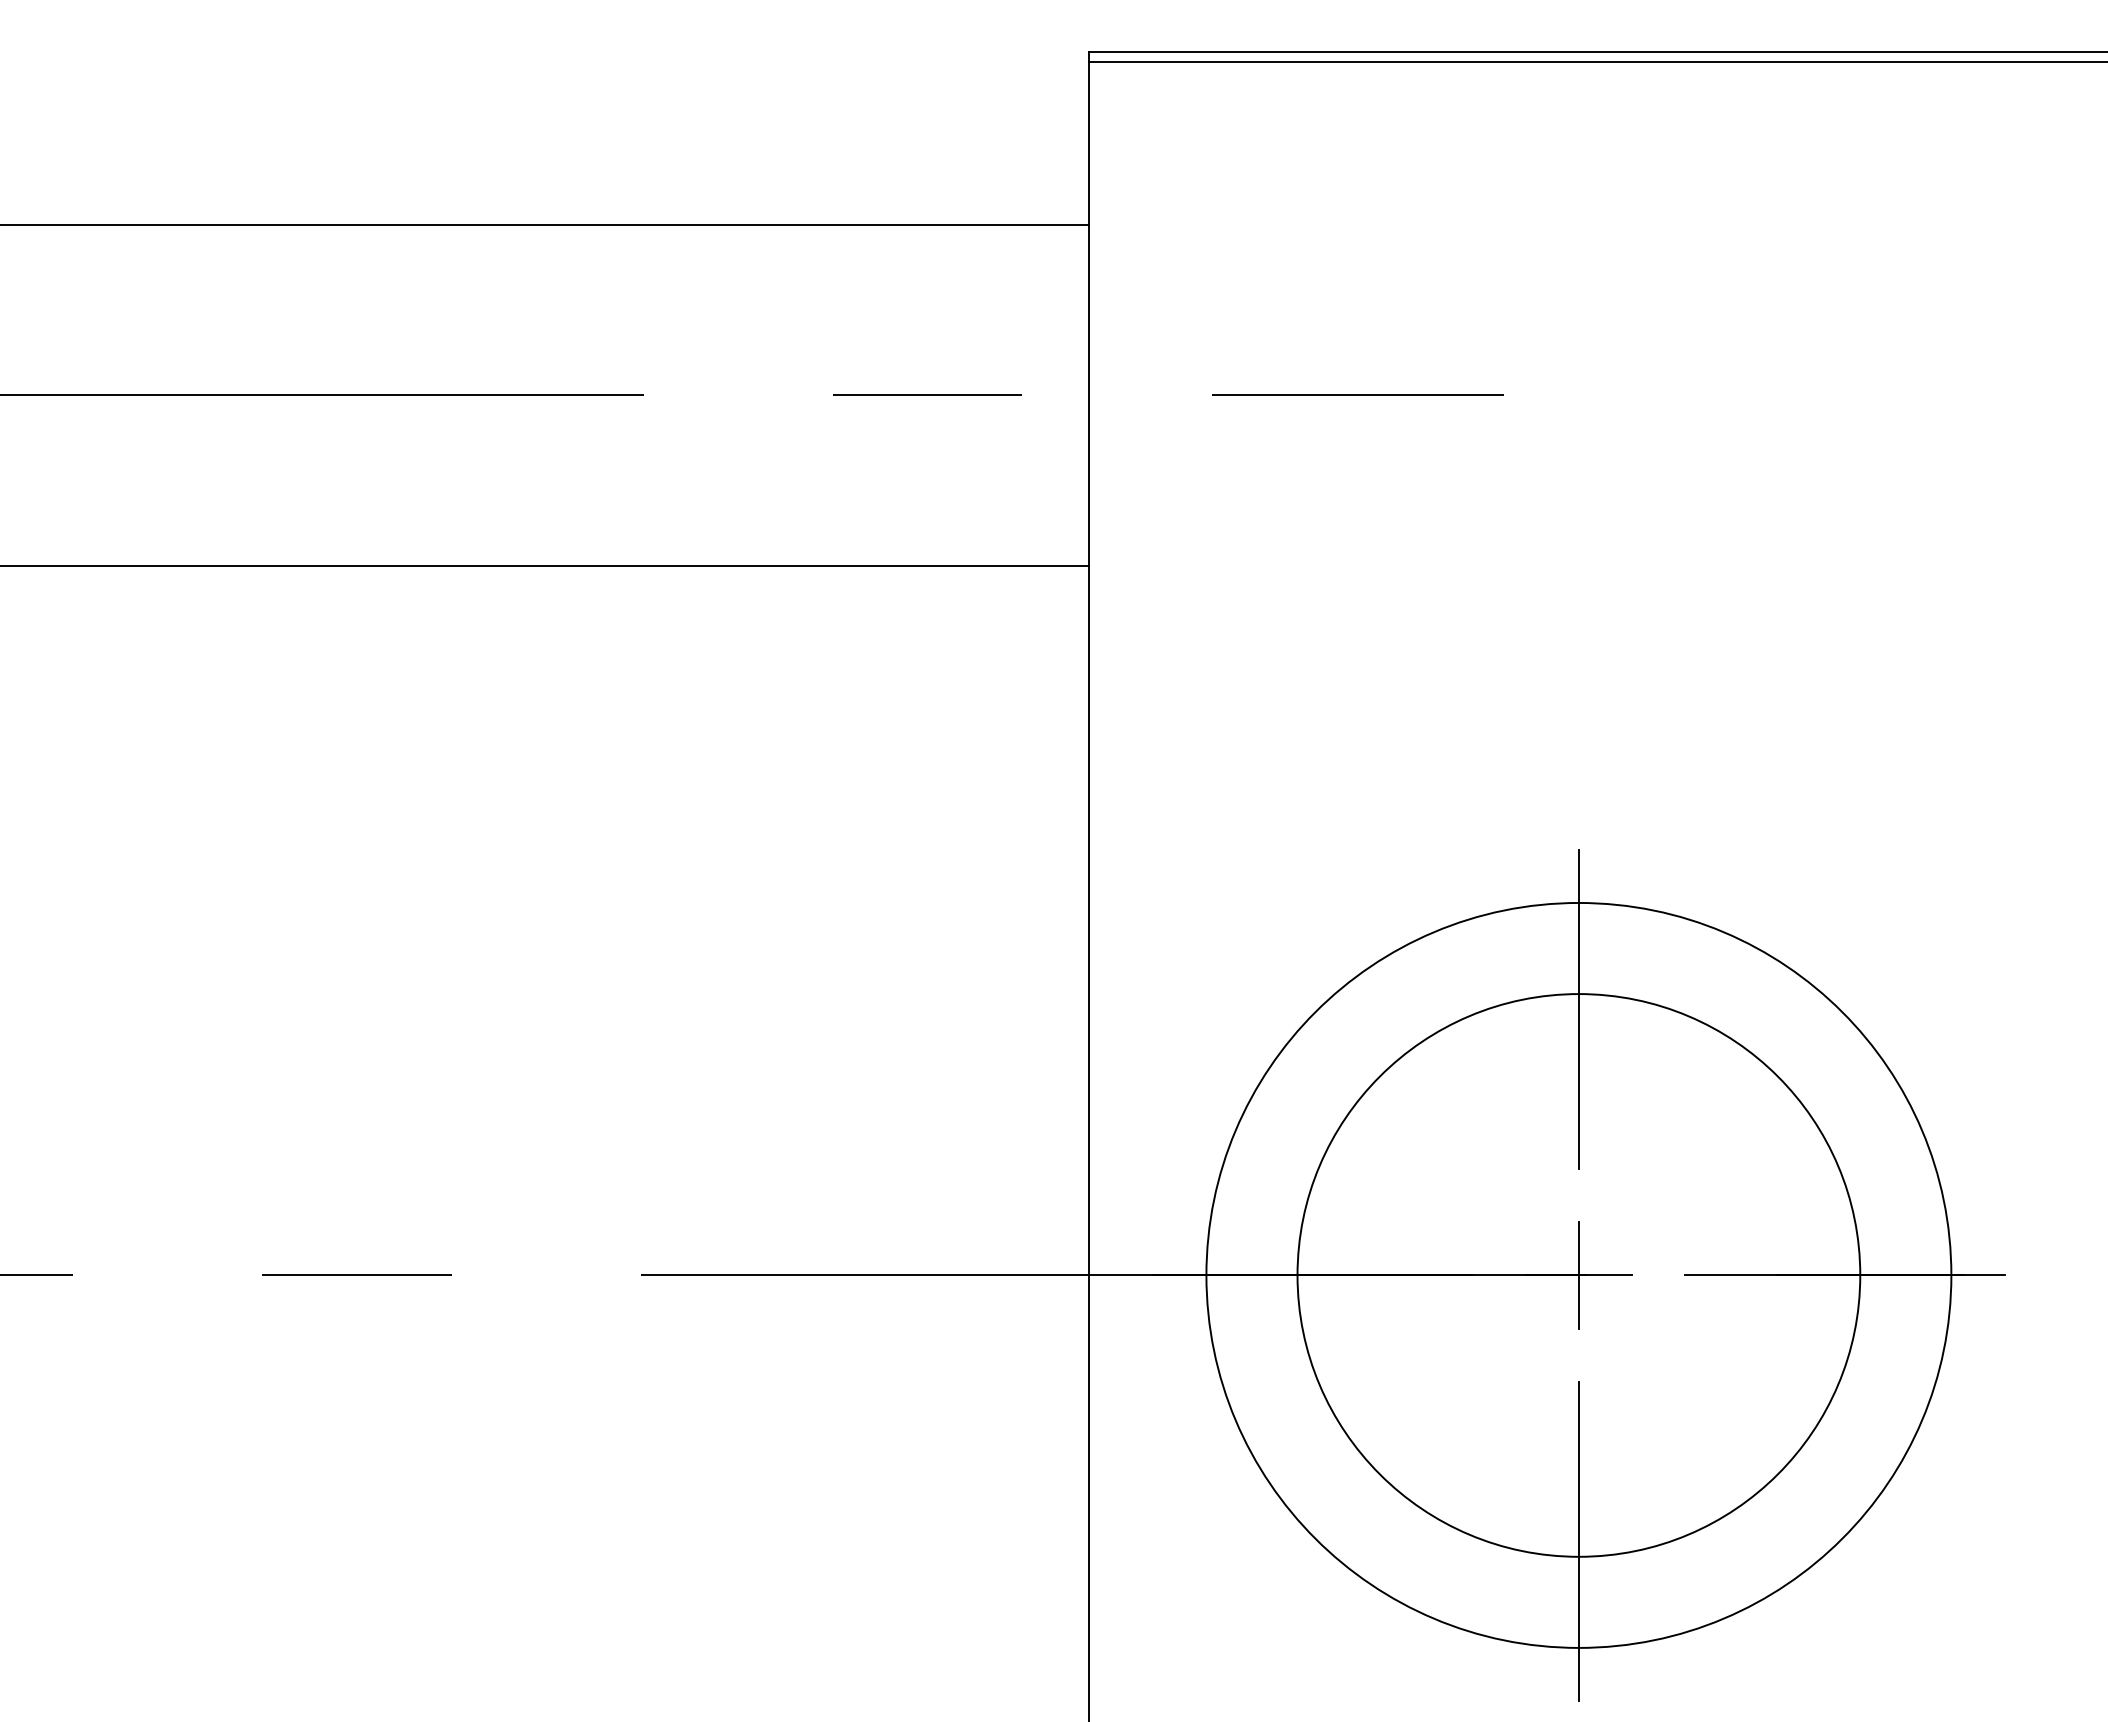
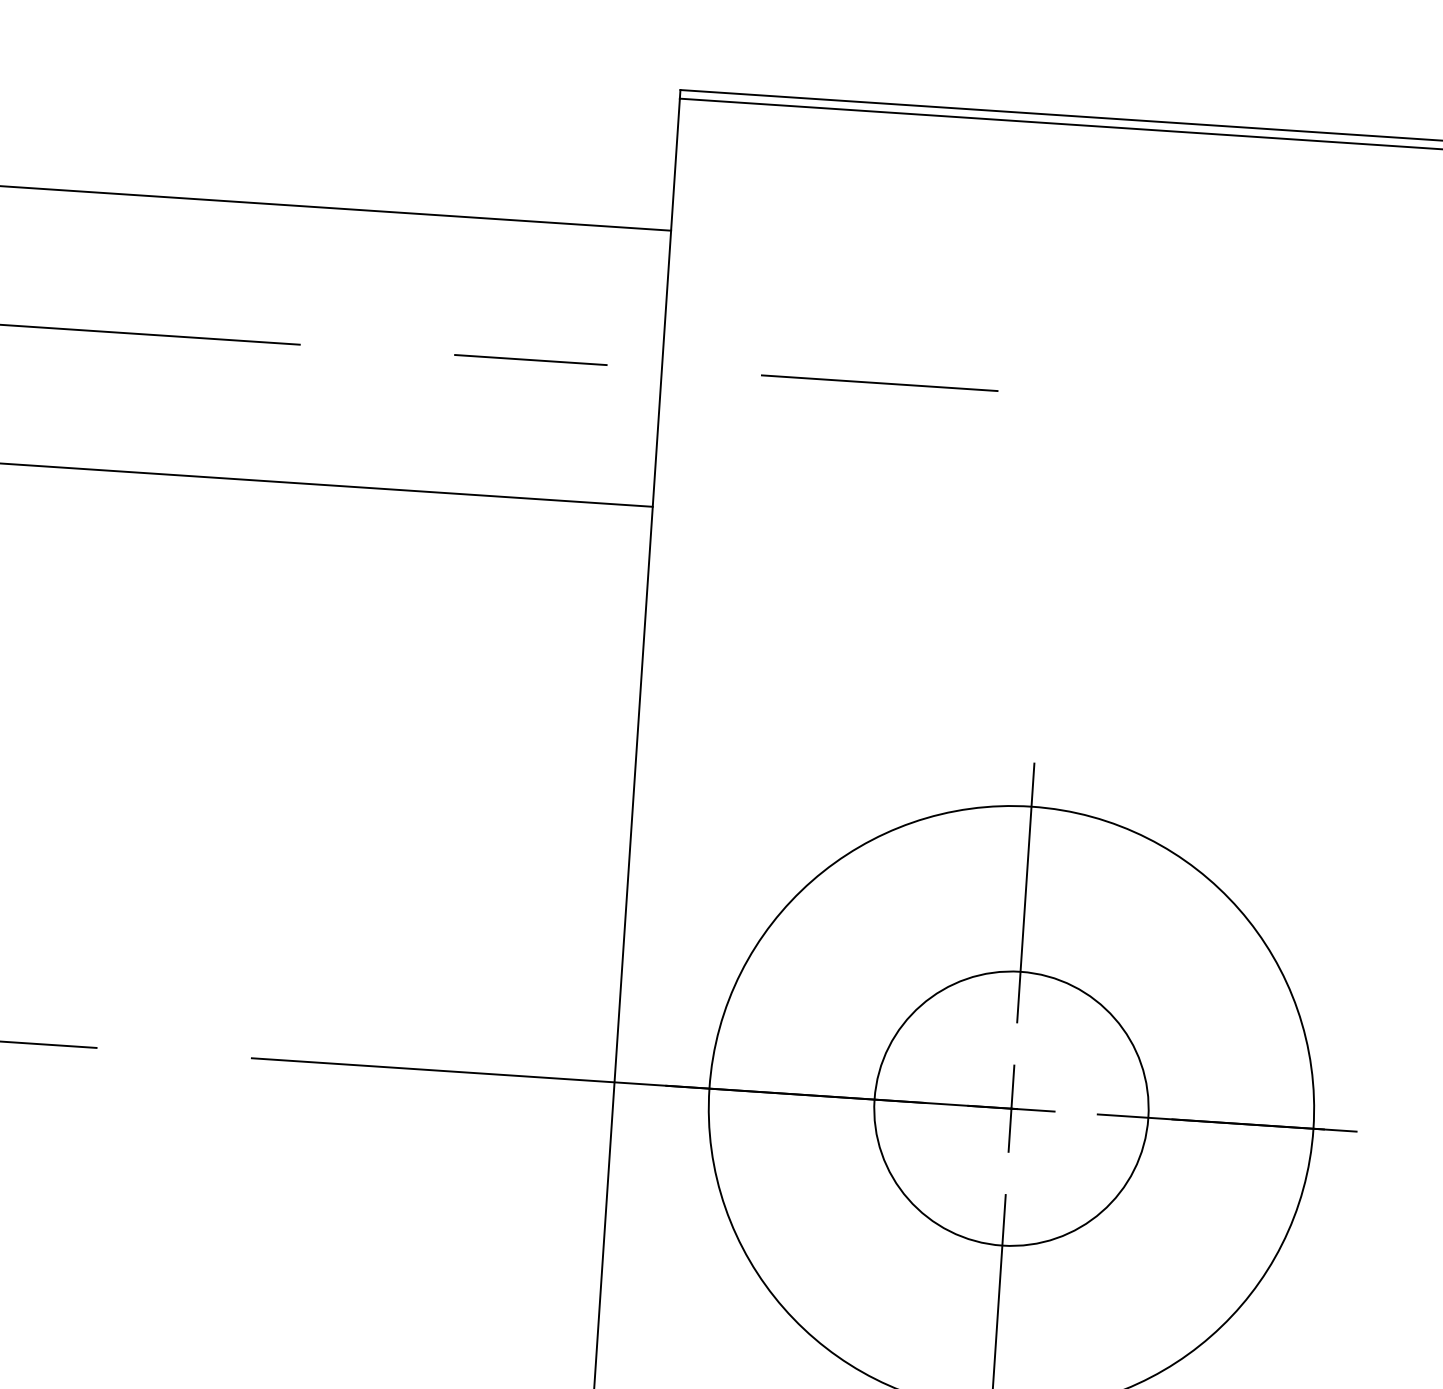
circle: (1578, 1275) -> (1011, 1108), size x0.6

